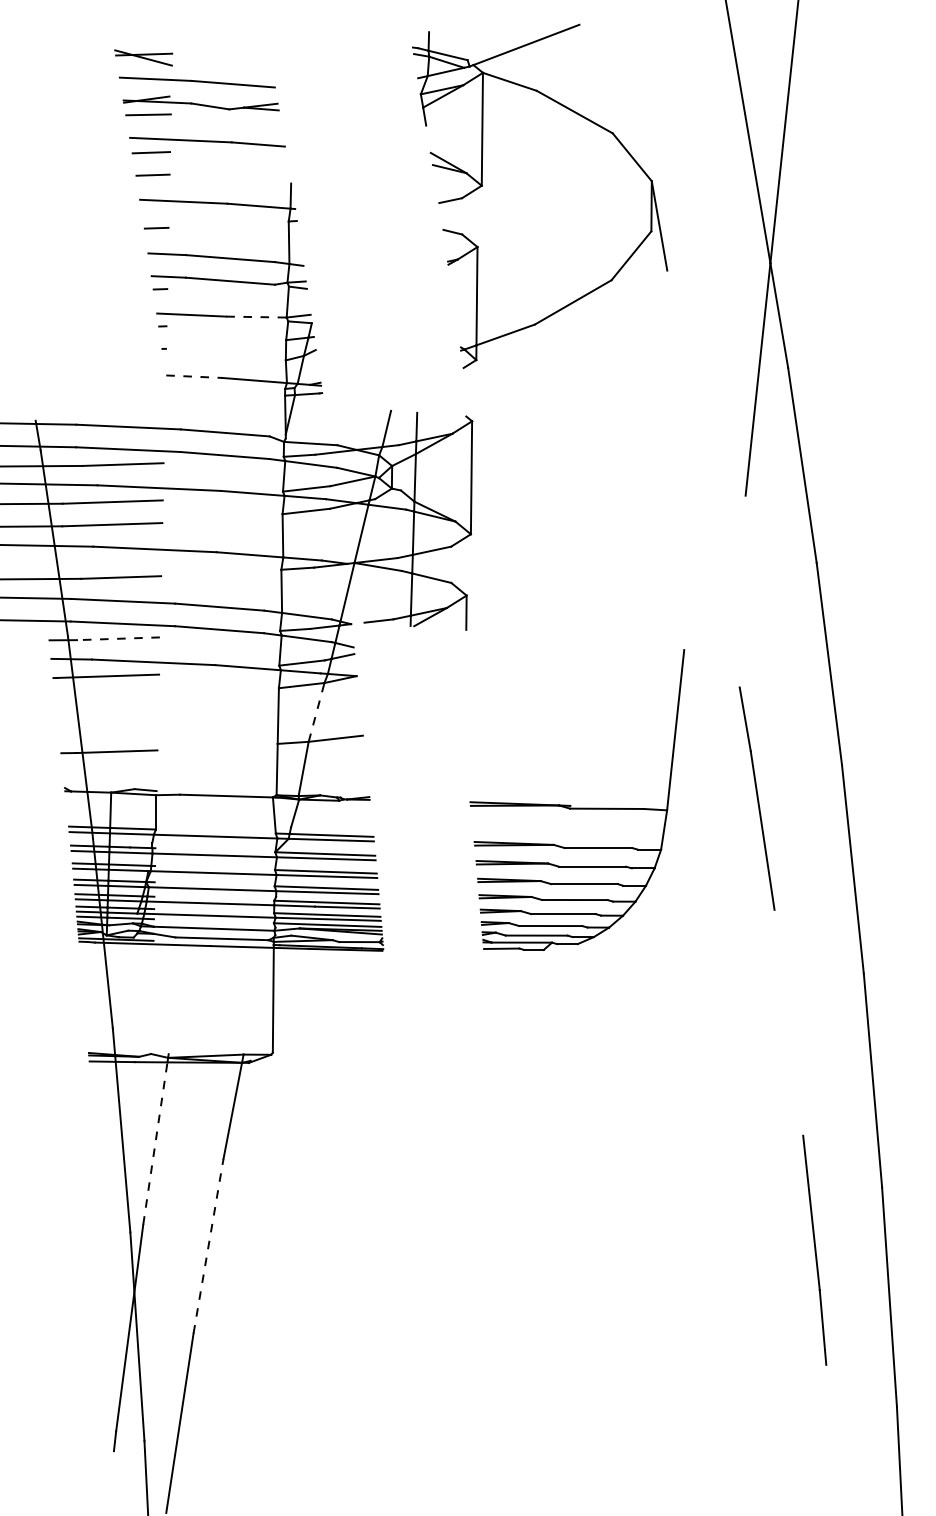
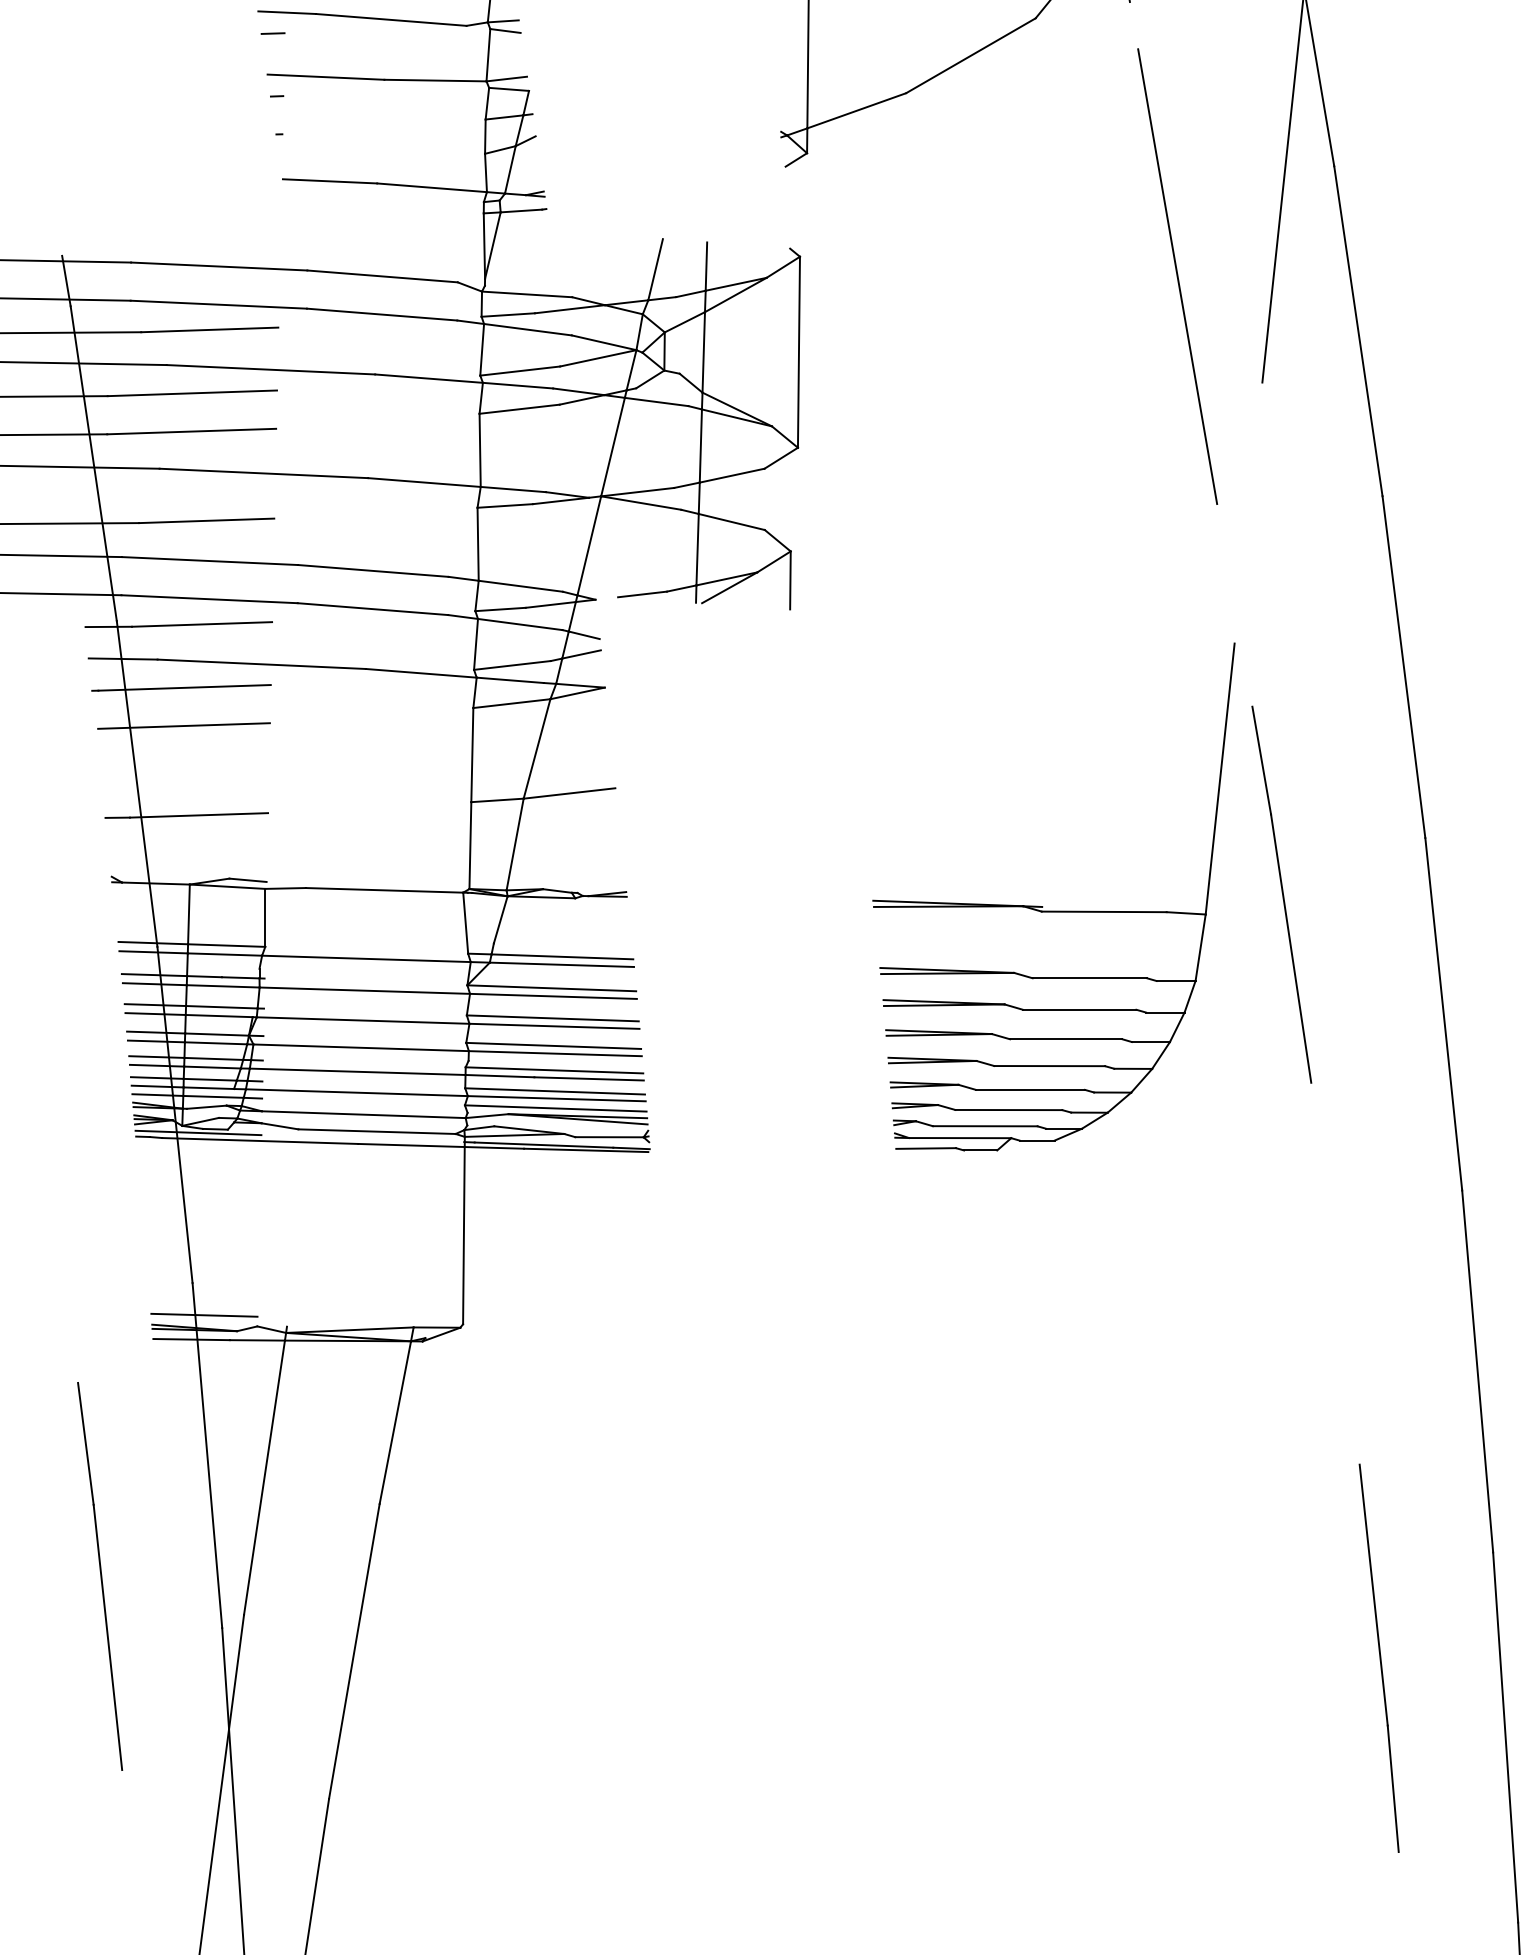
line: (257, 317) -> (437, 81), dashed -> solid
line: (194, 376) -> (330, 181), dashed -> solid
line: (695, 432) -> (1177, 275), added
line: (117, 638) -> (200, 623), dashed -> solid
line: (107, 698) -> (183, 725), added
line: (316, 711) -> (536, 747), dashed -> solid
part: (577, 807) -> (1054, 909), moved
line: (119, 1047) -> (203, 1315), added
line: (155, 1143) -> (264, 1477), dashed -> solid
part: (58, 1201) -> (100, 1575), added
line: (208, 1246) -> (354, 1651), dashed -> solid

